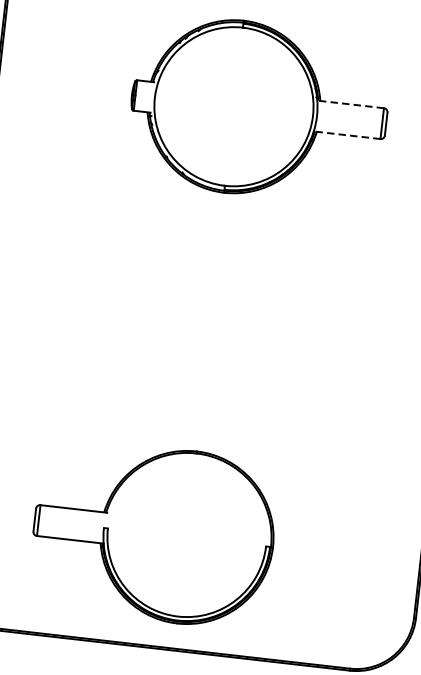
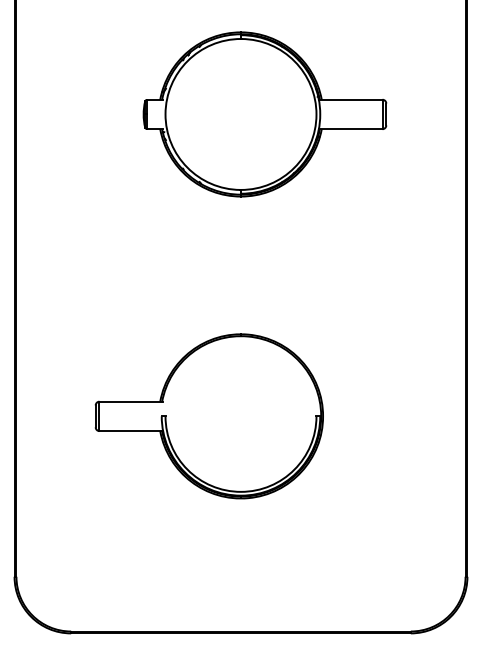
line: (350, 104) -> (350, 99), dashed -> solid
line: (346, 135) -> (350, 129), dashed -> solid
part: (152, 533) -> (208, 416), moved

